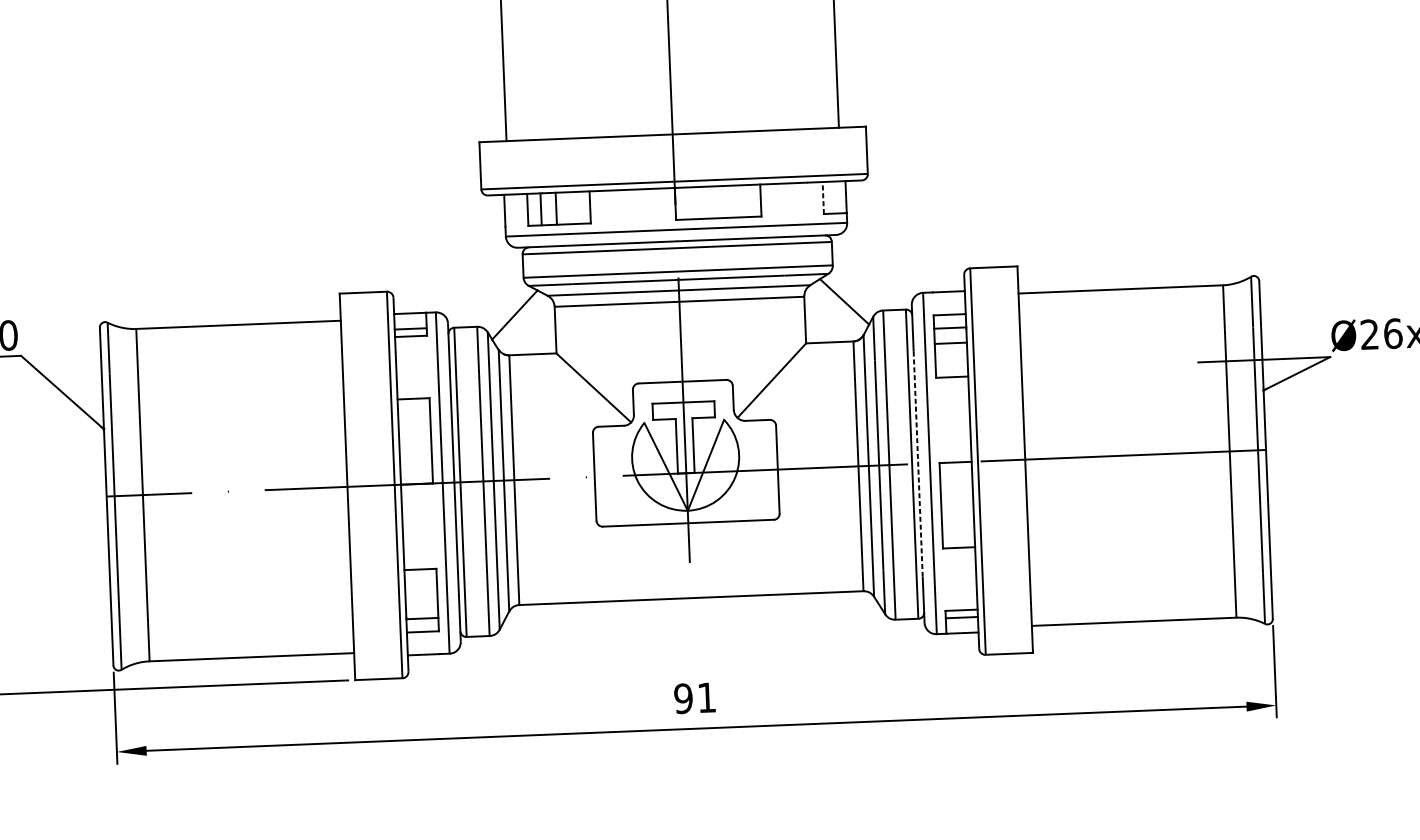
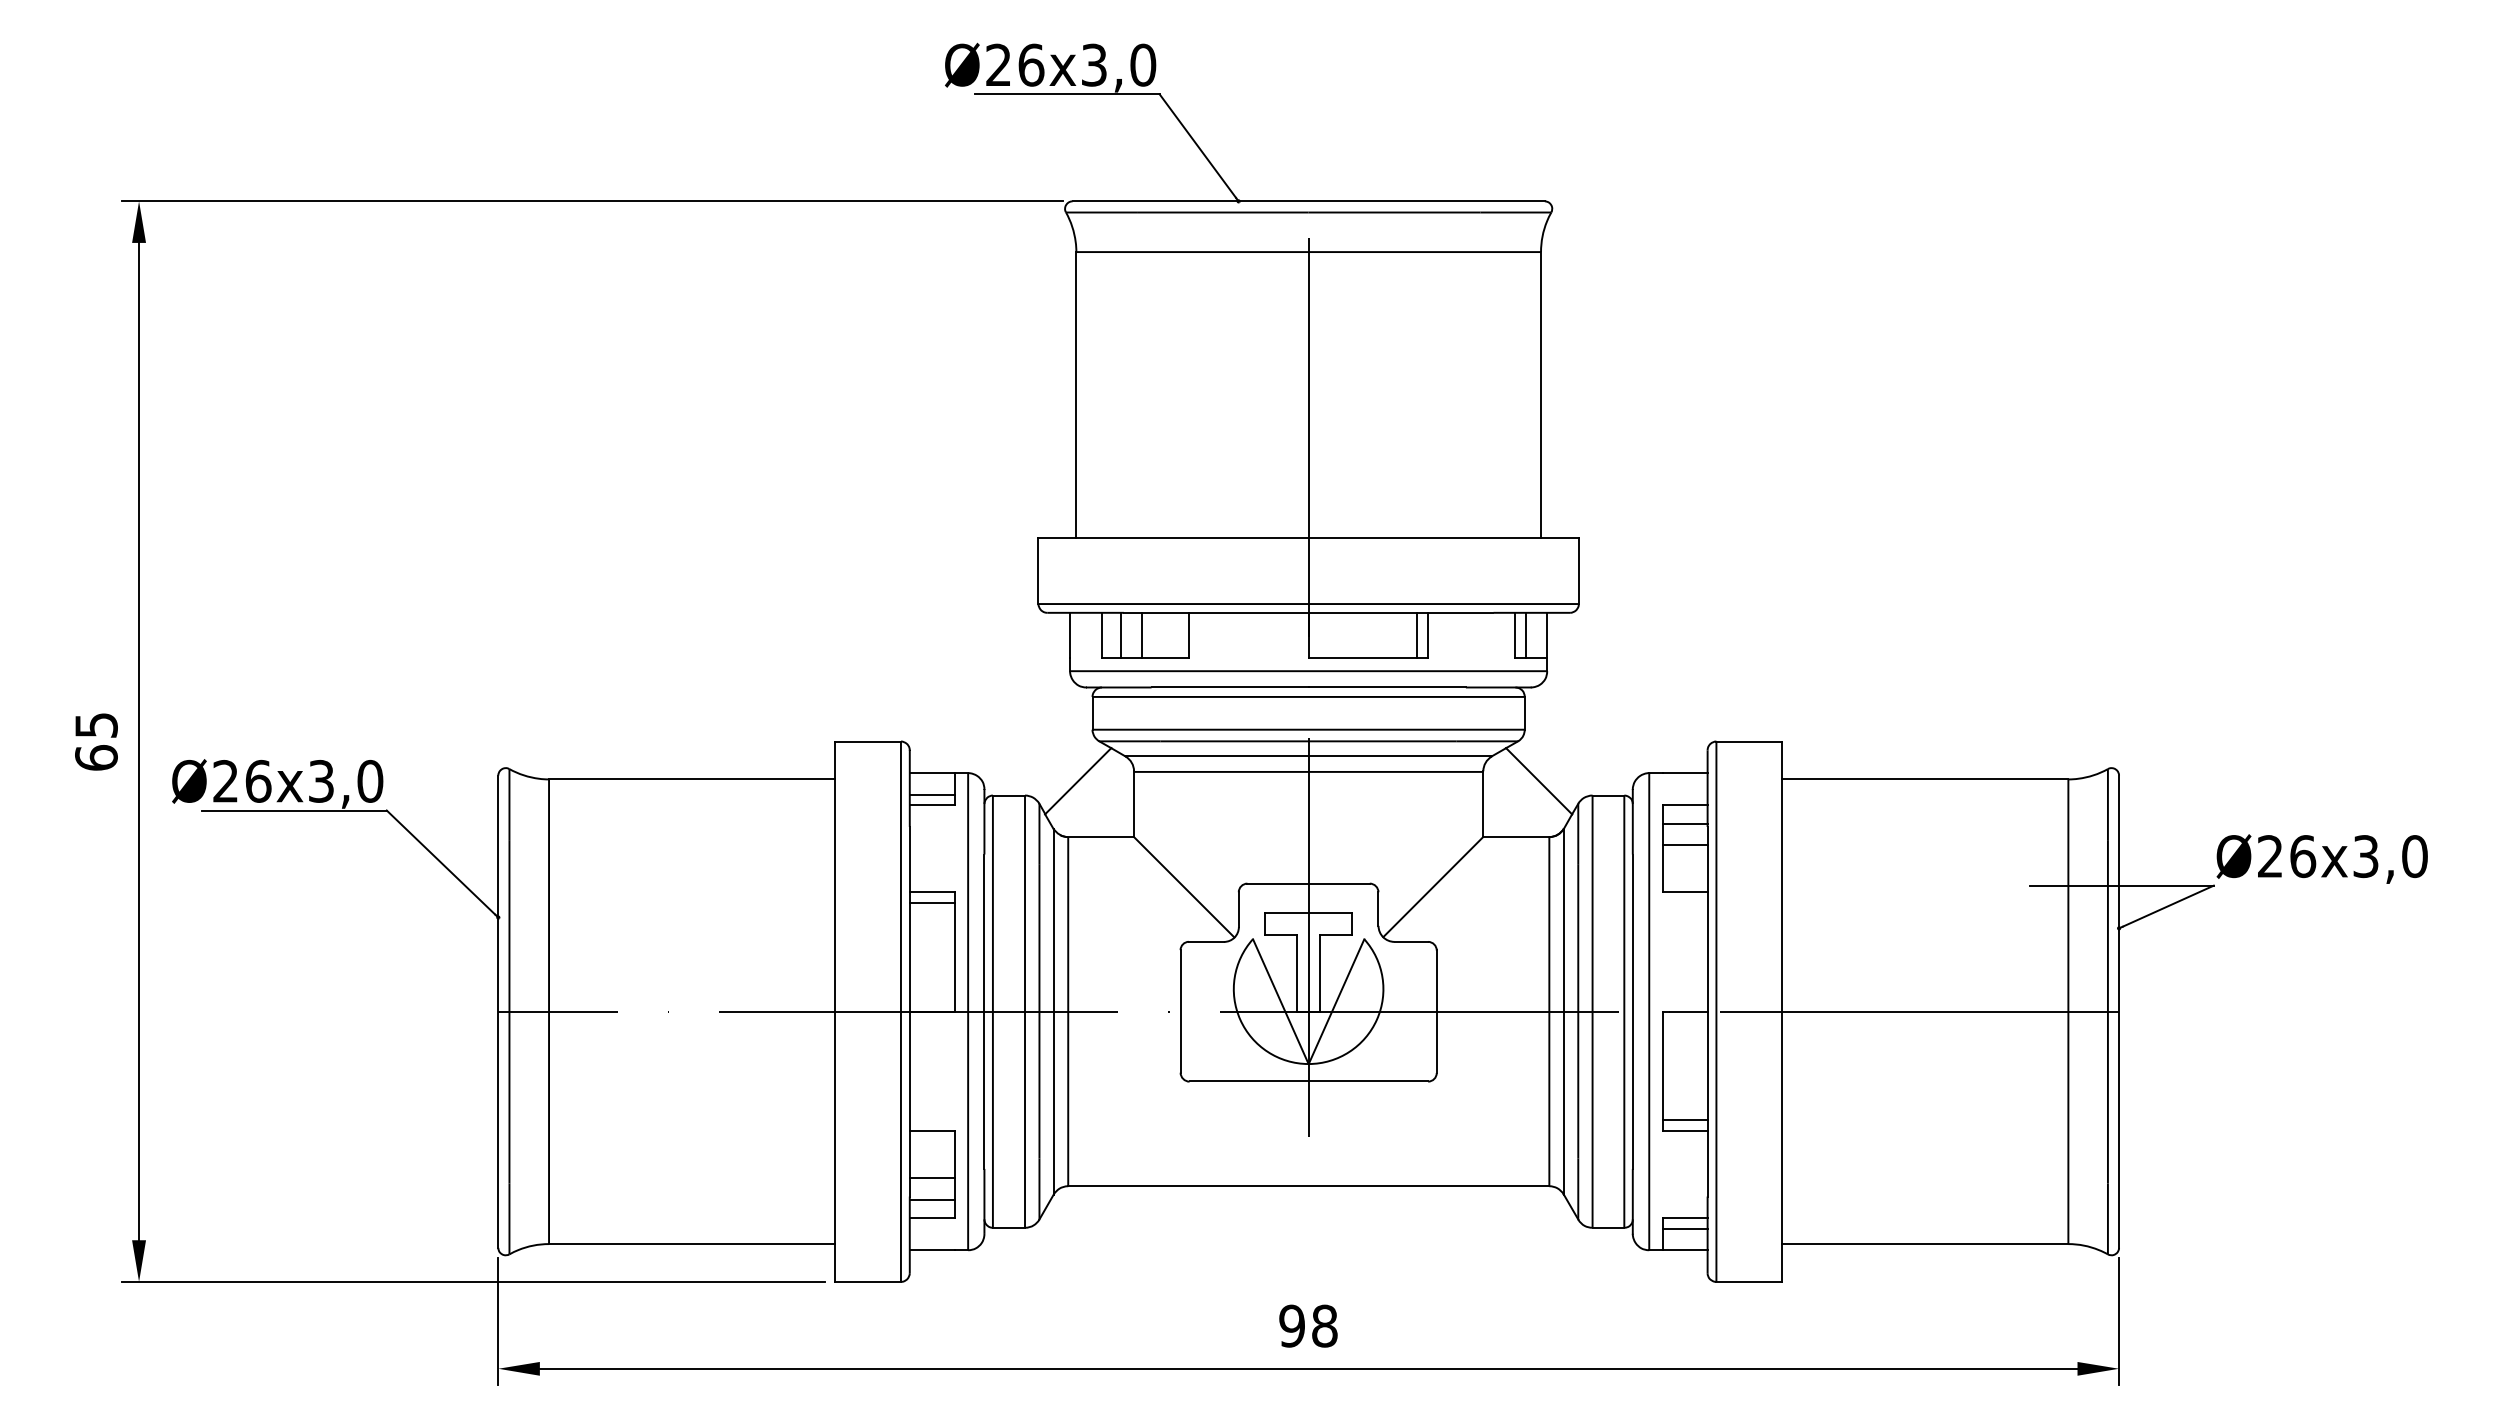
line: (823, 197) -> (1515, 634), dashed -> solid
line: (830, 197) -> (1525, 634), added
line: (753, 200) -> (1417, 634), added
line: (413, 406) -> (931, 903), added
line: (917, 464) -> (1632, 1012), dashed -> solid
line: (958, 540) -> (1684, 1120), added
line: (421, 603) -> (931, 1178), added
text: (706, 697) -> (1324, 1325), 91 -> 98

